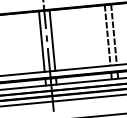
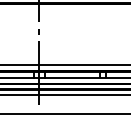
line: (114, 34) -> (106, 34), removed
line: (107, 35) -> (99, 34), removed
line: (52, 40) -> (44, 34), removed
line: (42, 41) -> (34, 34), removed

